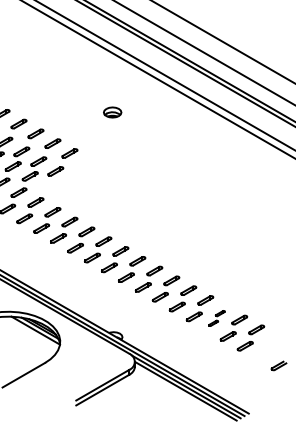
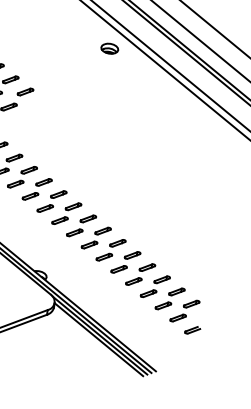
part: (112, 112) -> (109, 48), moved
part: (216, 318) -> (140, 274), size x1.67
part: (267, 347) -> (184, 310), added

